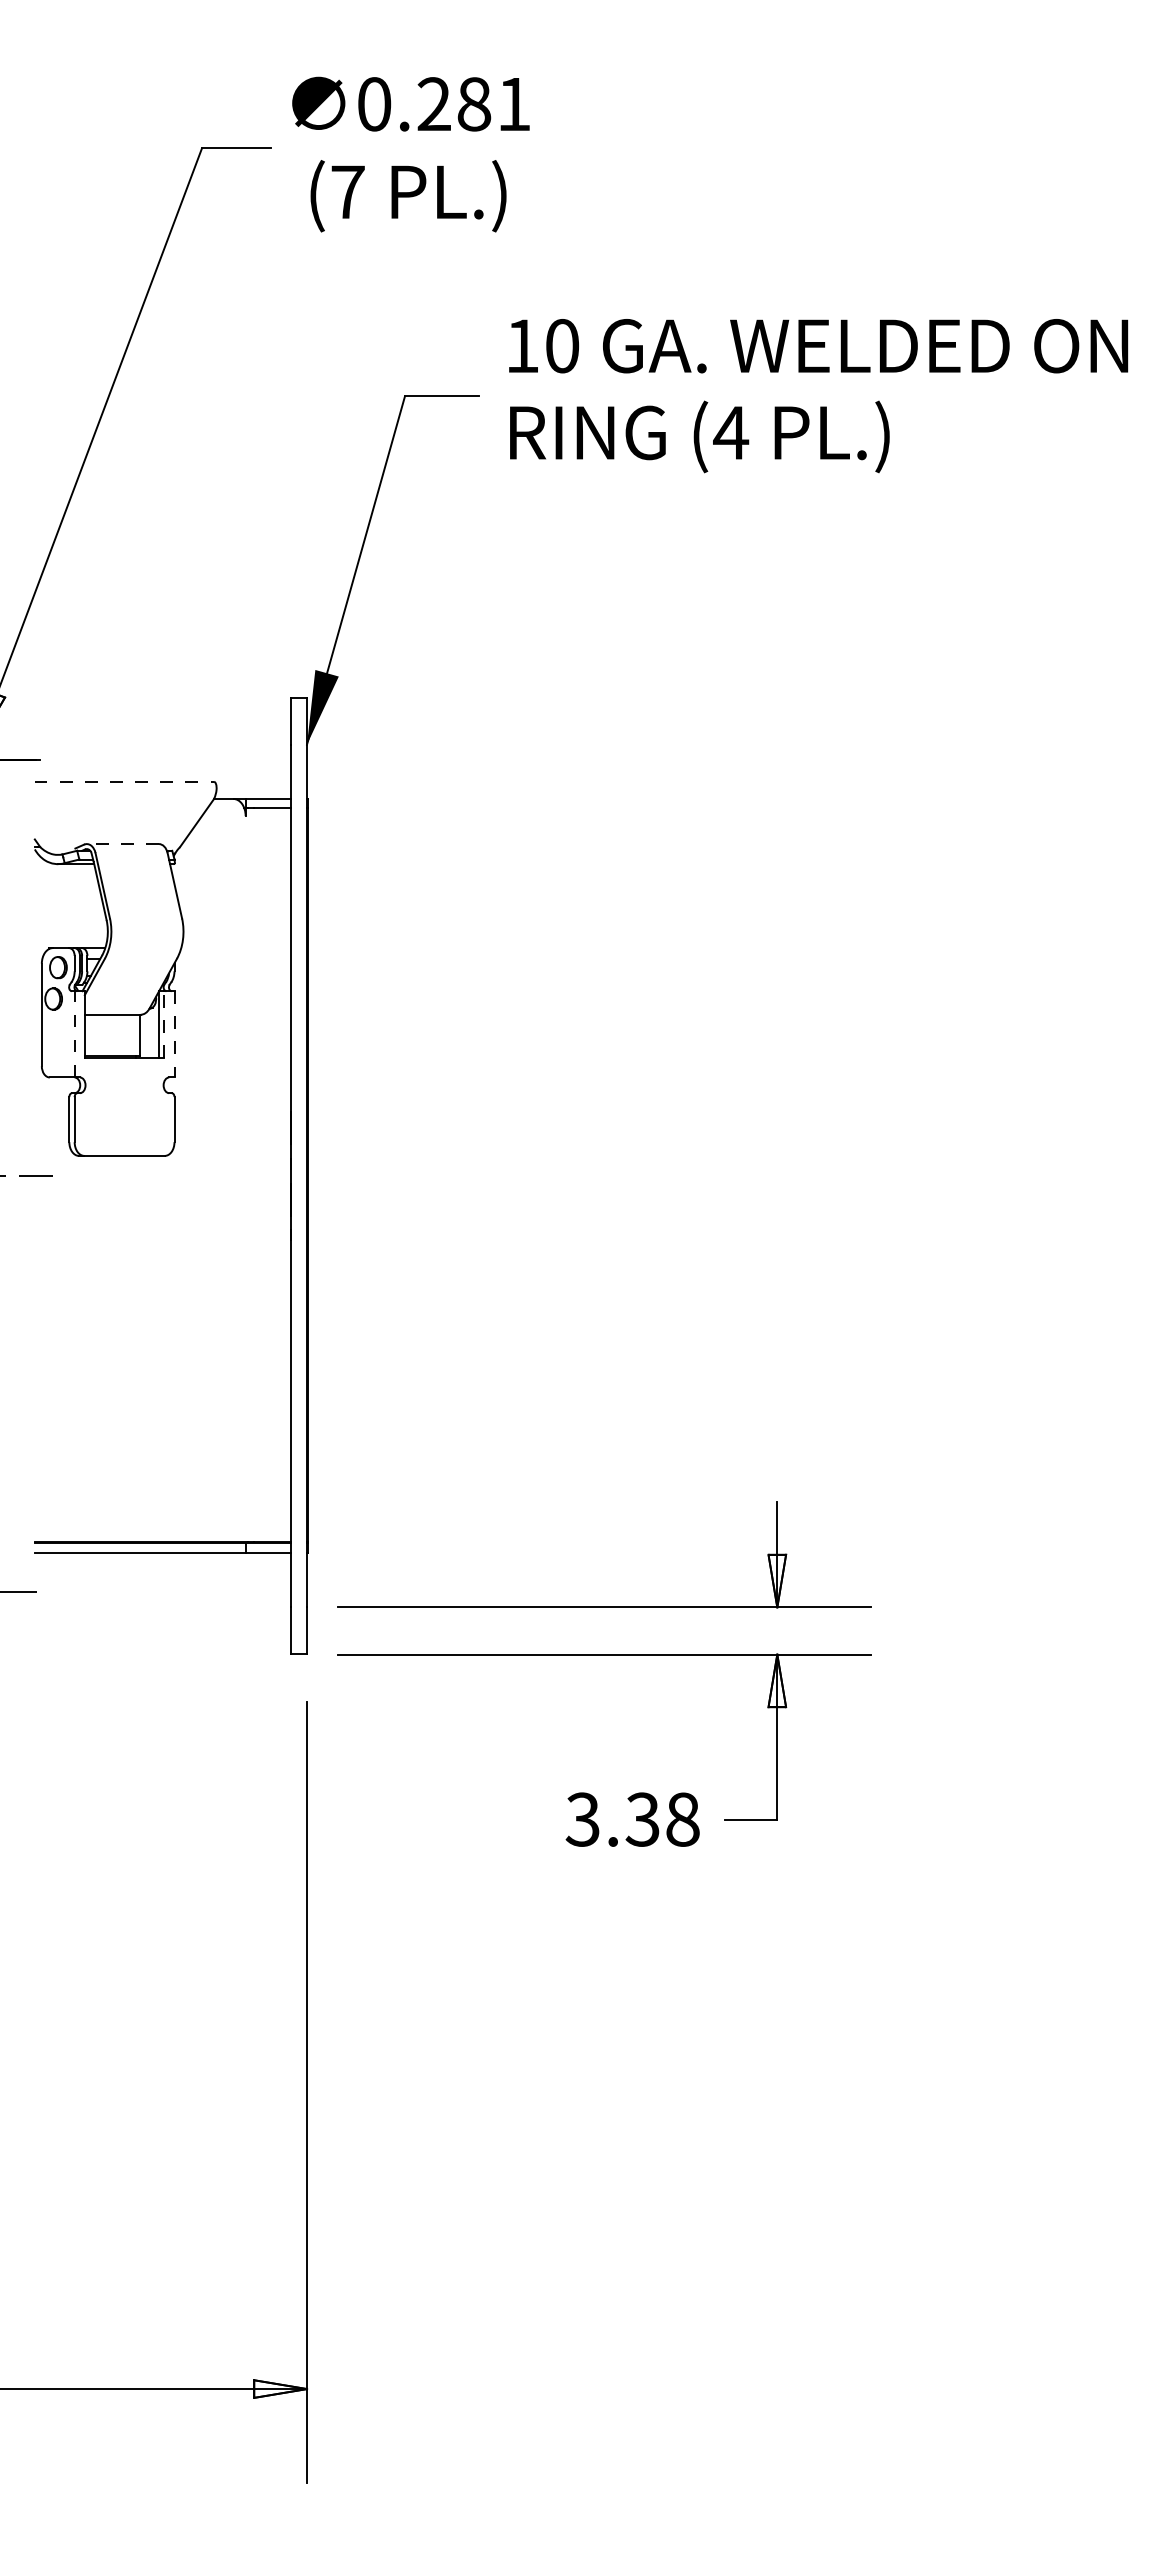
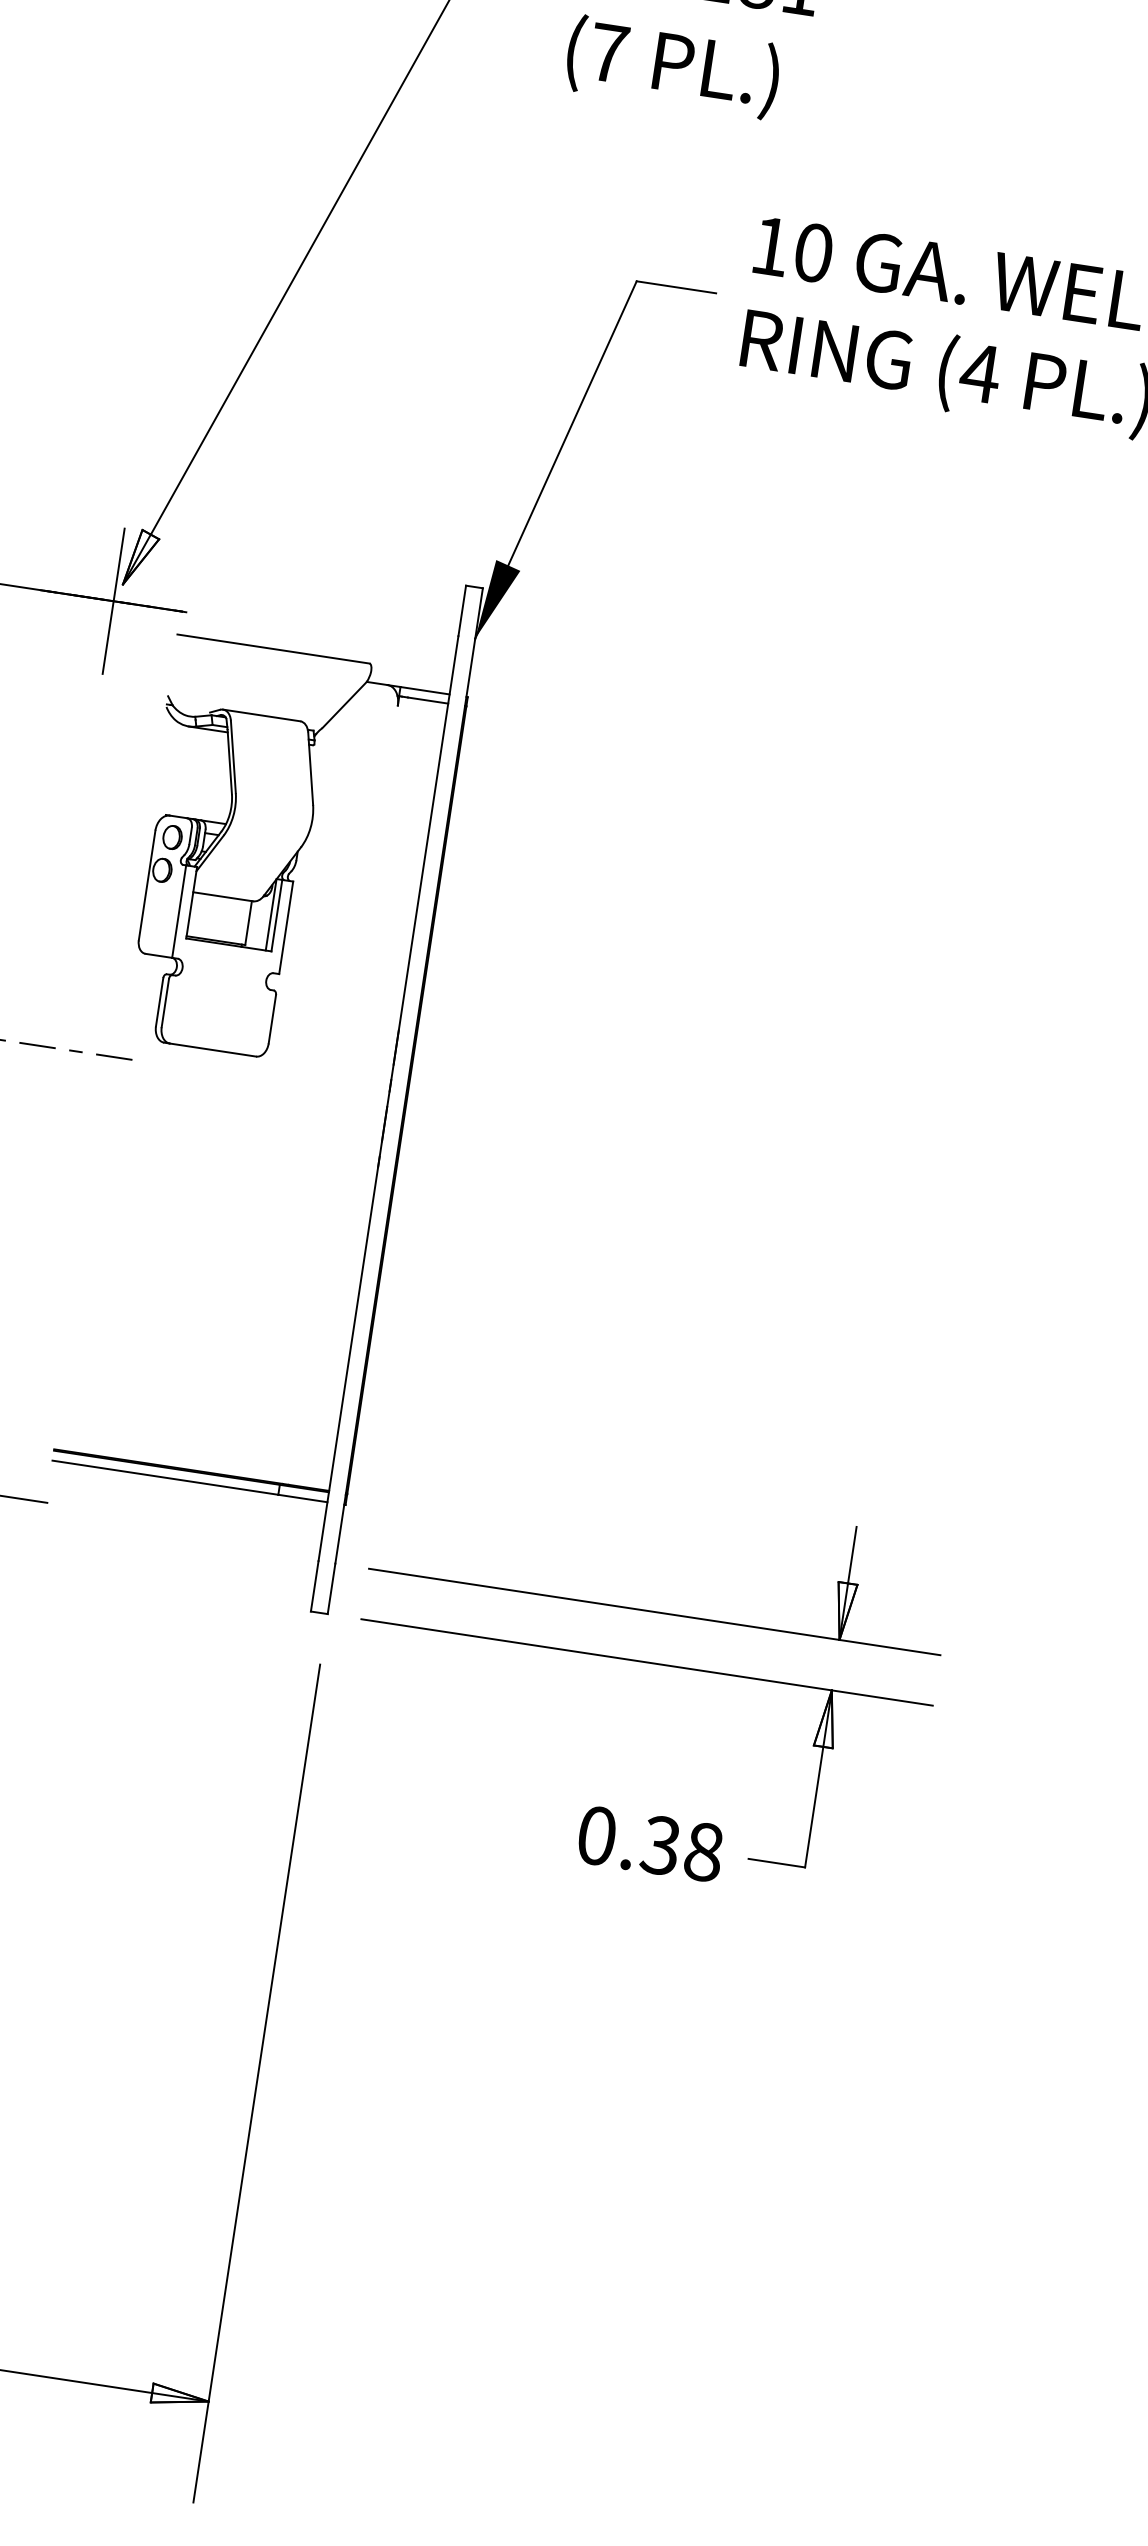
line: (124, 781) -> (273, 648), dashed -> solid
line: (122, 844) -> (261, 715), dashed -> solid
line: (164, 1024) -> (277, 915), dashed -> solid
line: (74, 1033) -> (179, 910), dashed -> solid
line: (174, 1034) -> (286, 927), dashed -> solid
text: (582, 1819) -> (596, 1835), 3.38 -> 0.38

